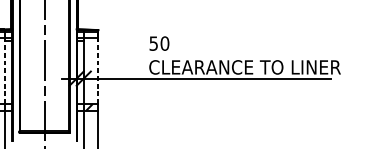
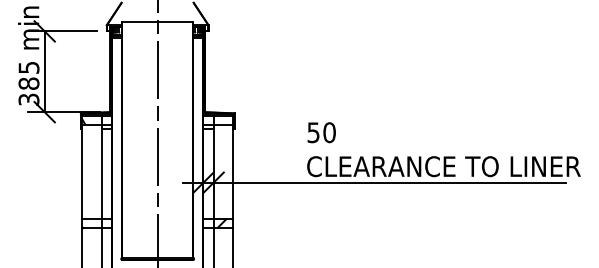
line: (5, 71) -> (101, 172), dashed -> solid
line: (97, 71) -> (233, 172), dashed -> solid

